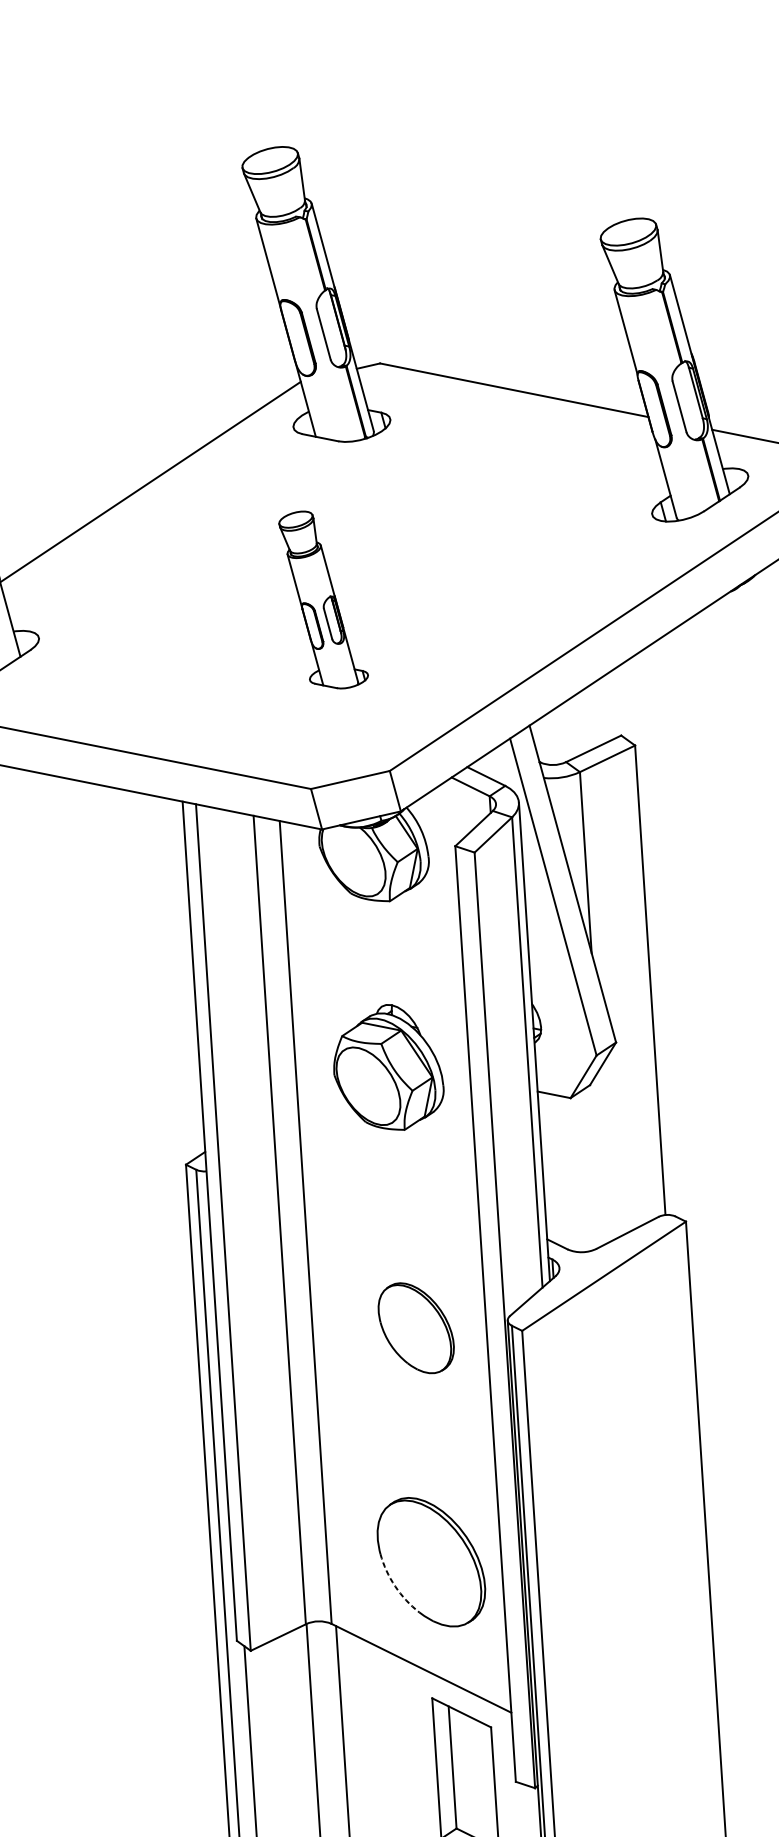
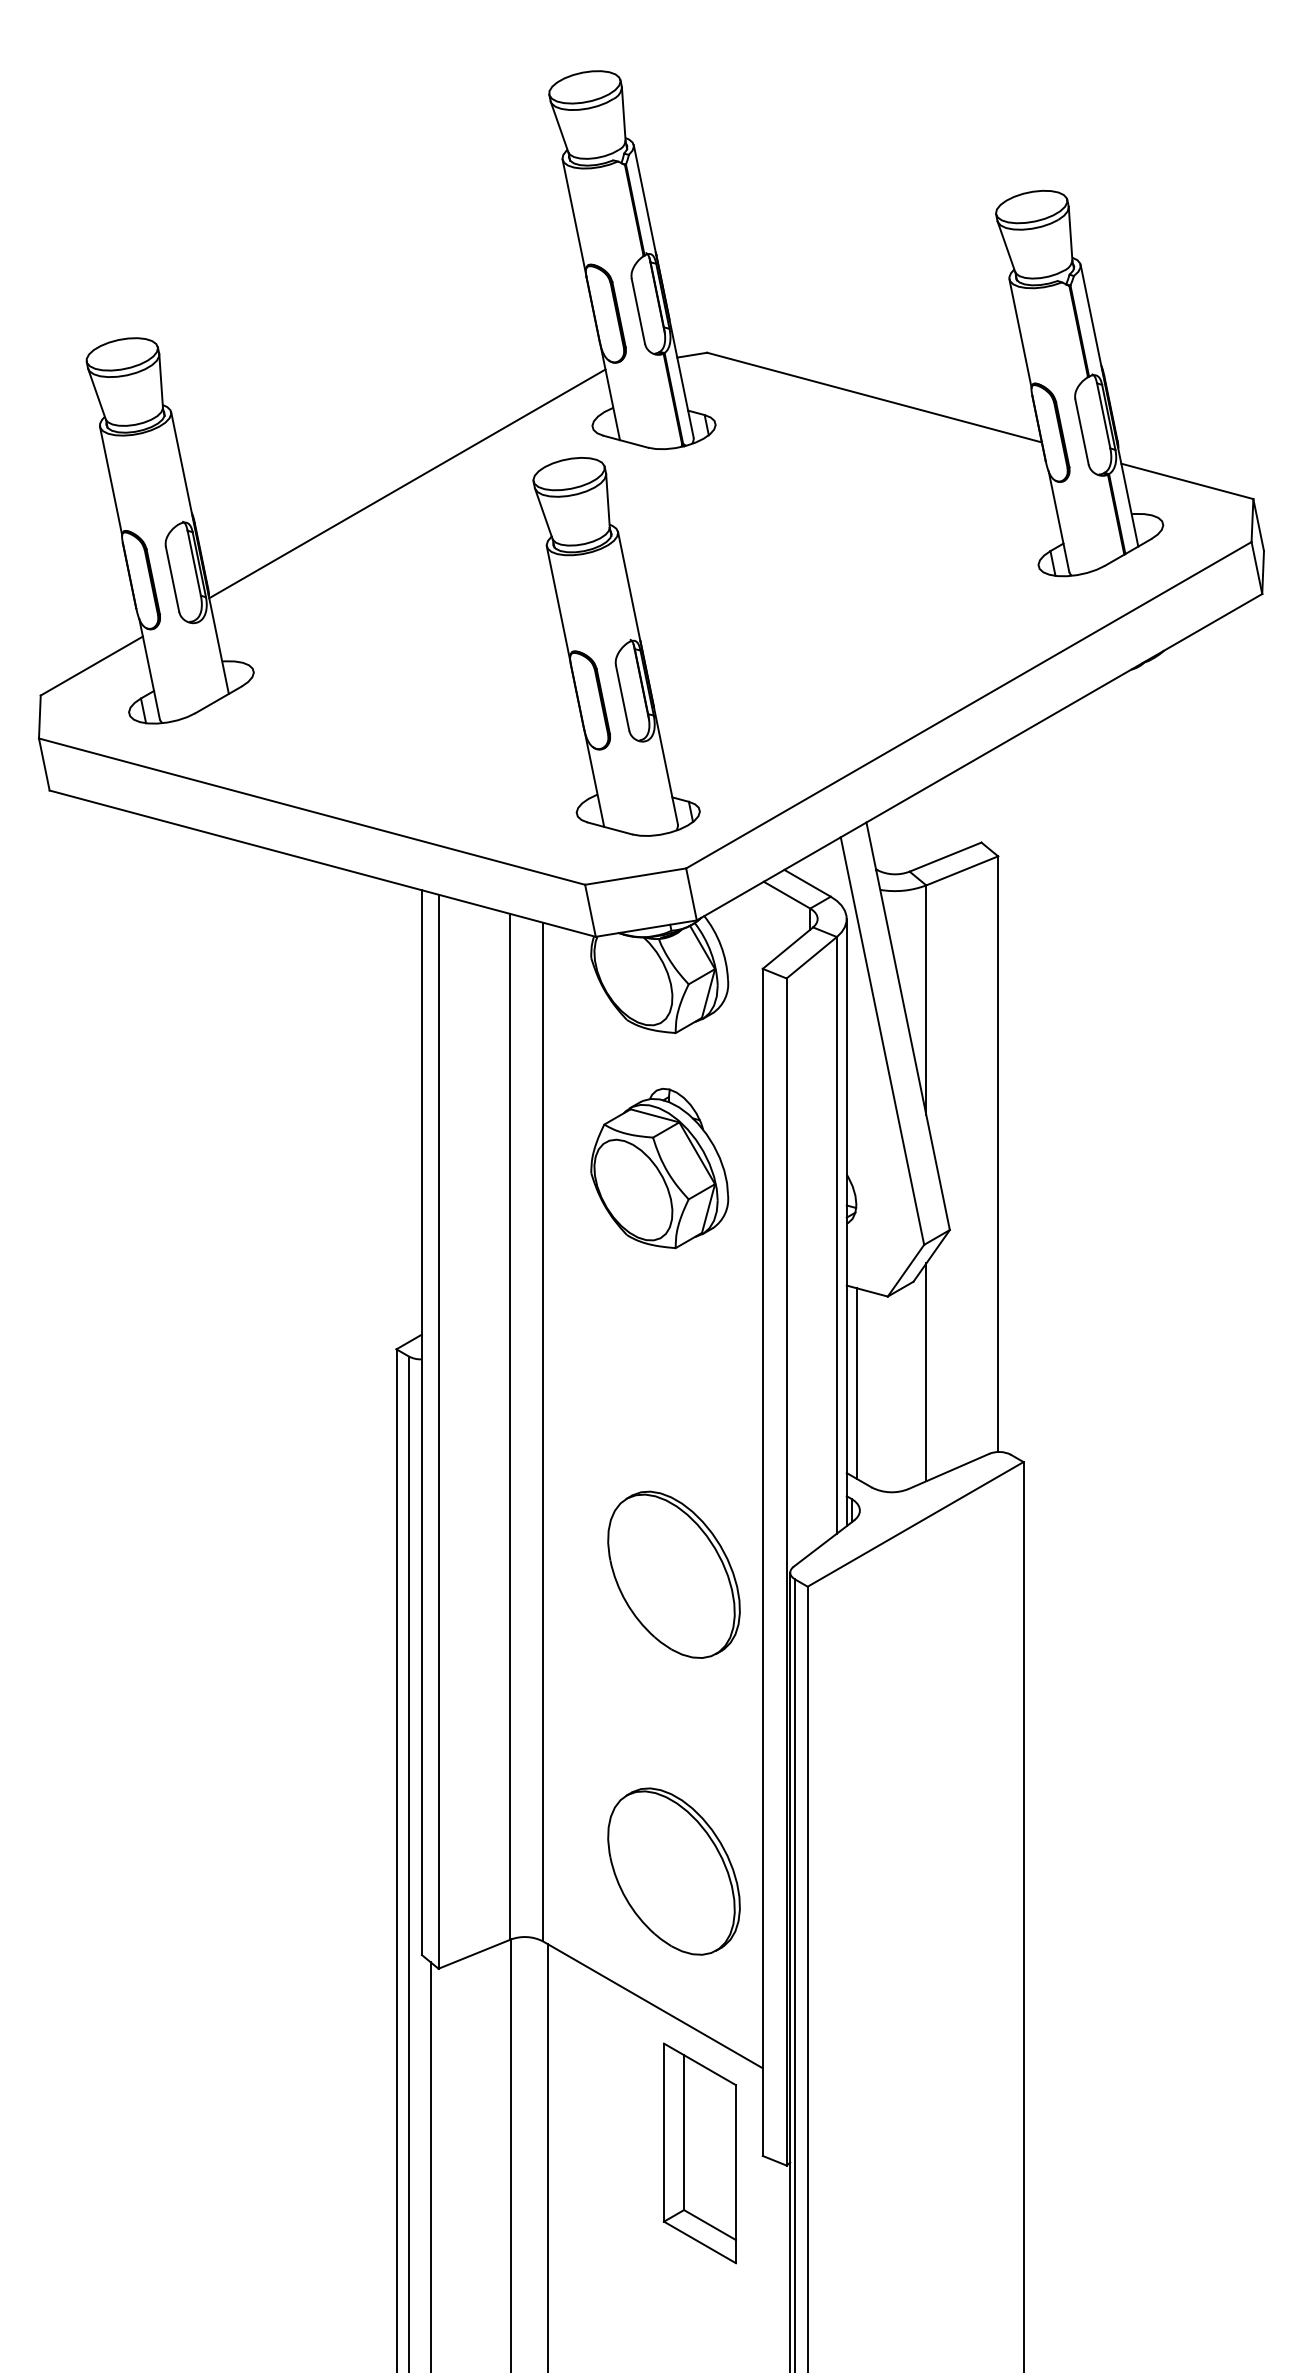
part: (323, 599) -> (616, 646), size x1.67
part: (387, 1067) -> (659, 1168), moved
line: (604, 1156) -> (926, 1372), added
line: (550, 1168) -> (856, 1383), added
part: (415, 1328) -> (673, 1574), size x1.43
arc: (395, 1586) -> (626, 1899), dashed -> solid

